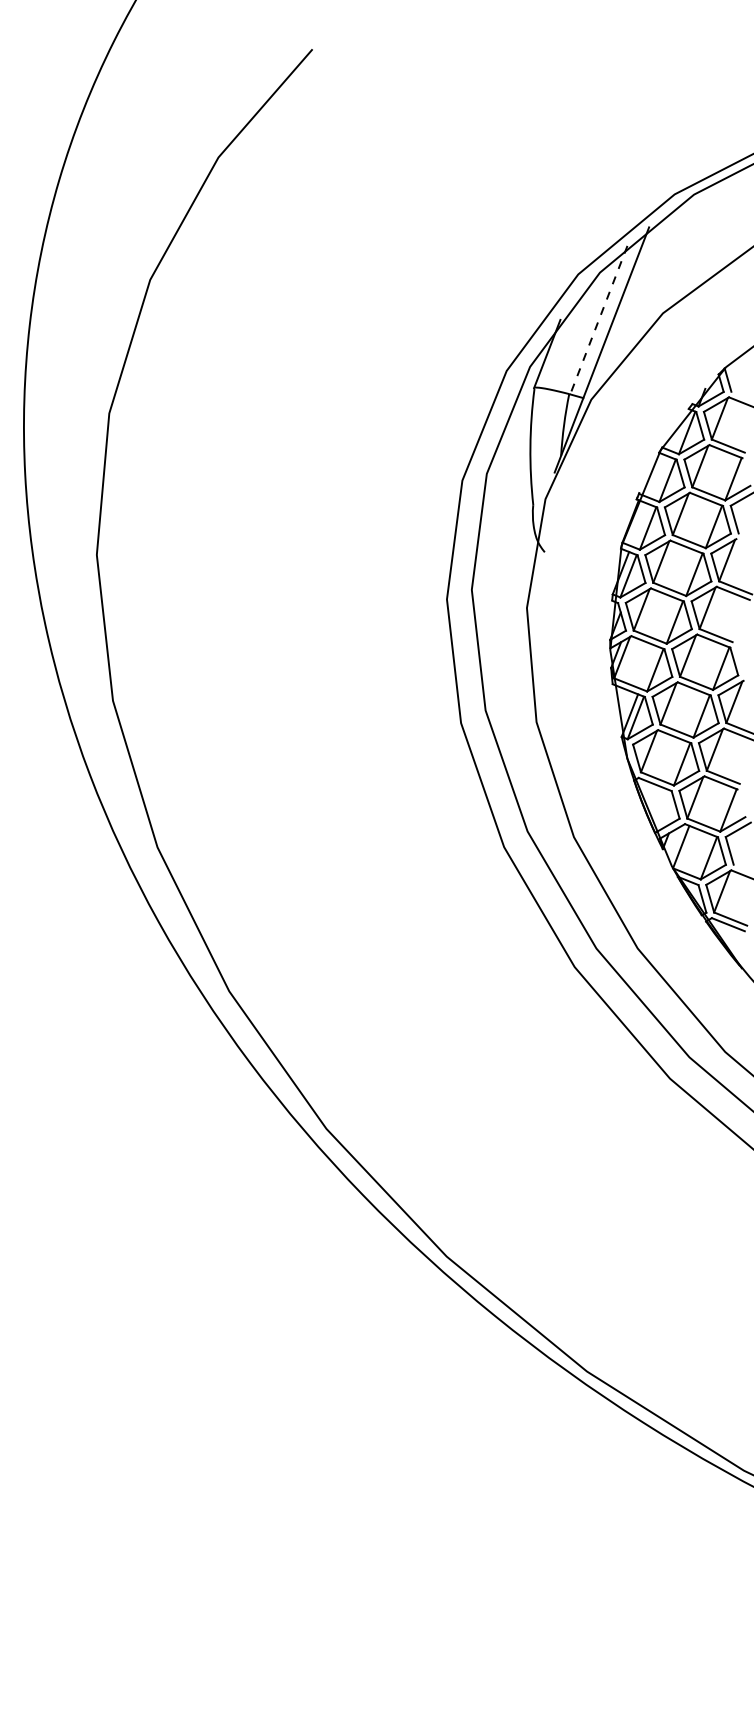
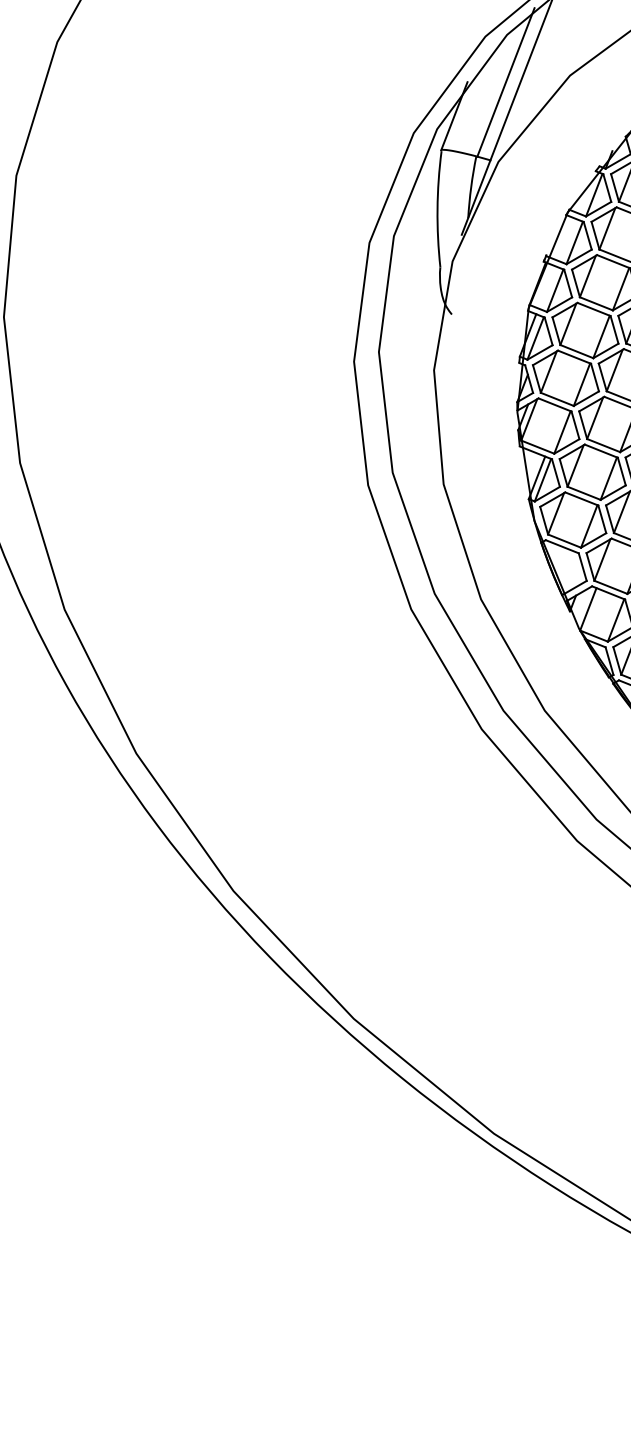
line: (598, 320) -> (505, 82), dashed -> solid

